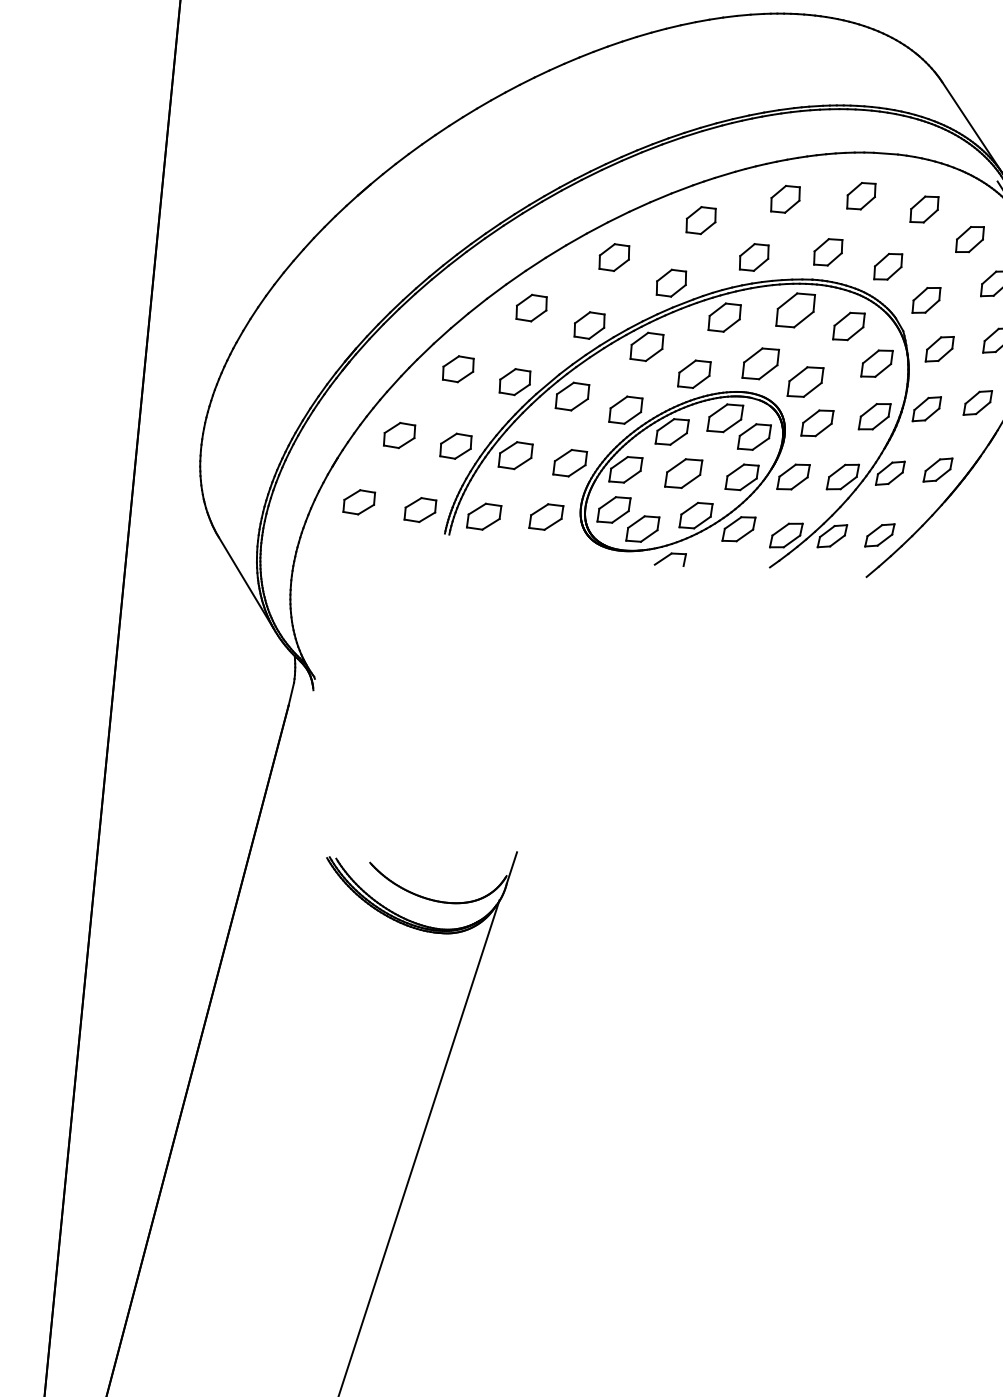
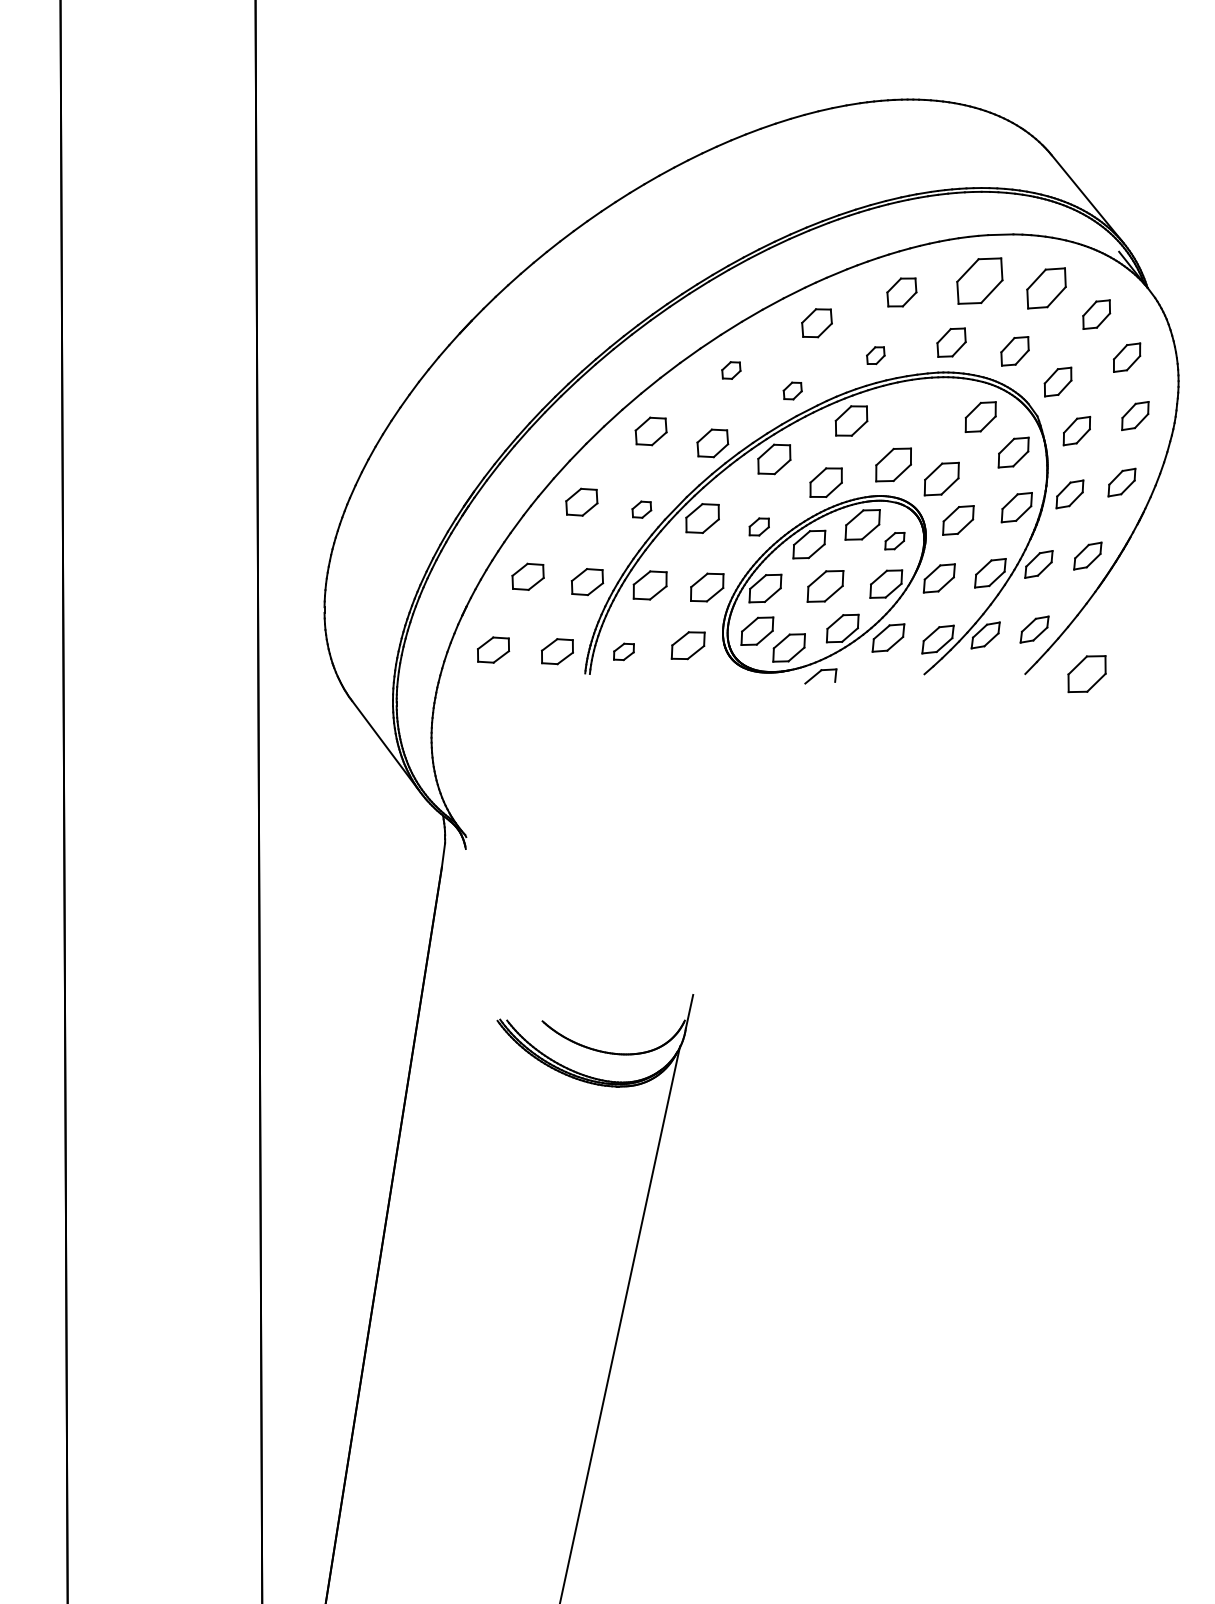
part: (860, 196) -> (979, 281), size x1.6
part: (924, 209) -> (1046, 288), size x1.4
part: (614, 257) -> (731, 370), size x0.6
part: (754, 257) -> (875, 355), size x0.6
part: (671, 282) -> (792, 390), size x0.6
part: (795, 310) -> (1086, 674), moved
part: (514, 381) -> (641, 509), size x0.6
part: (626, 409) -> (759, 526), size x0.6
part: (754, 436) -> (894, 540), size x0.6
part: (483, 516) -> (623, 651), size x0.6

